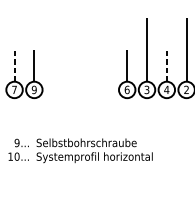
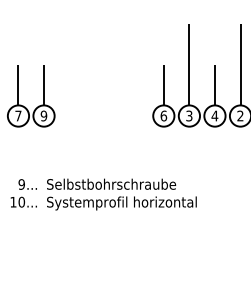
line: (14, 65) -> (18, 84), dashed -> solid
line: (166, 65) -> (214, 84), dashed -> solid

